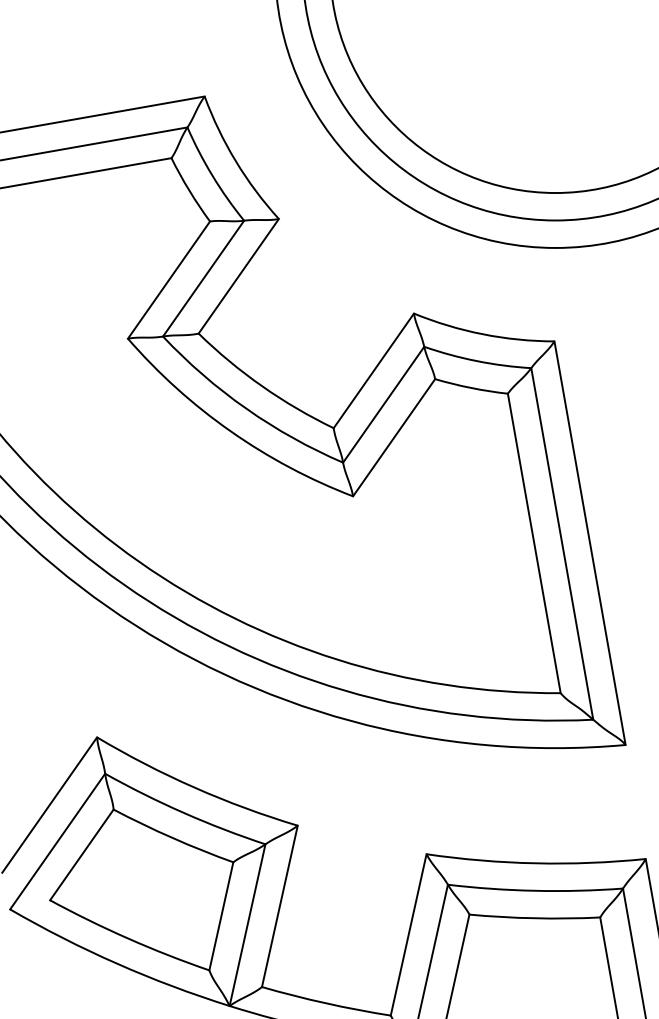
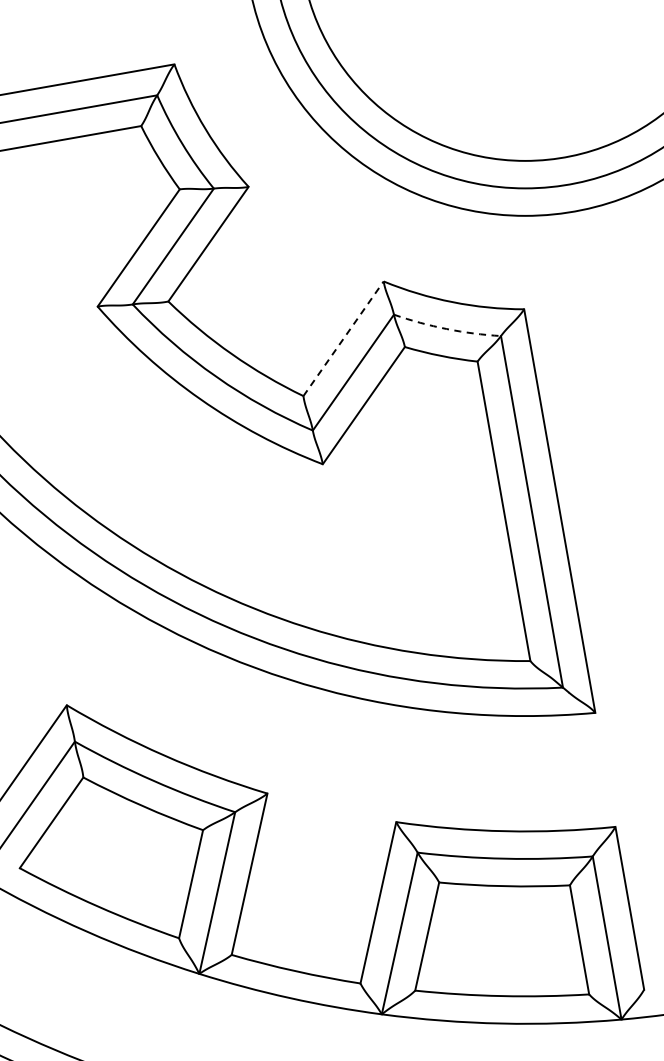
arc: (476, 361) -> (446, 329), solid -> dashed
line: (373, 370) -> (343, 338), solid -> dashed

